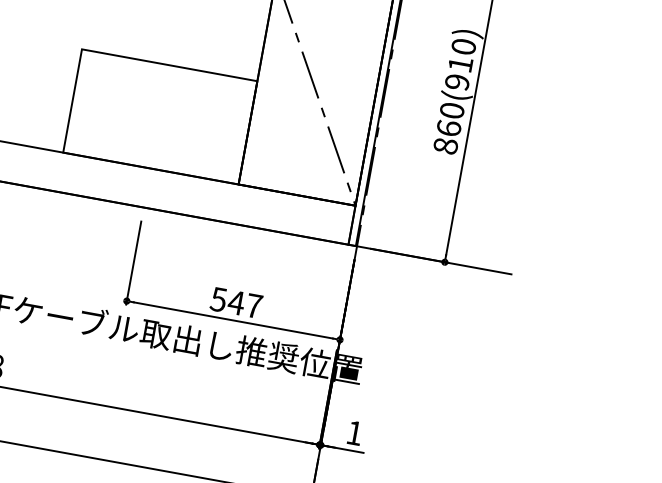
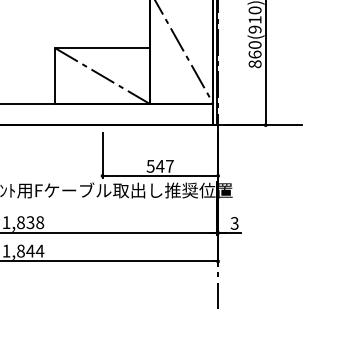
line: (159, 117) -> (102, 76), added
text: (354, 433) -> (234, 223), 1 -> 3

